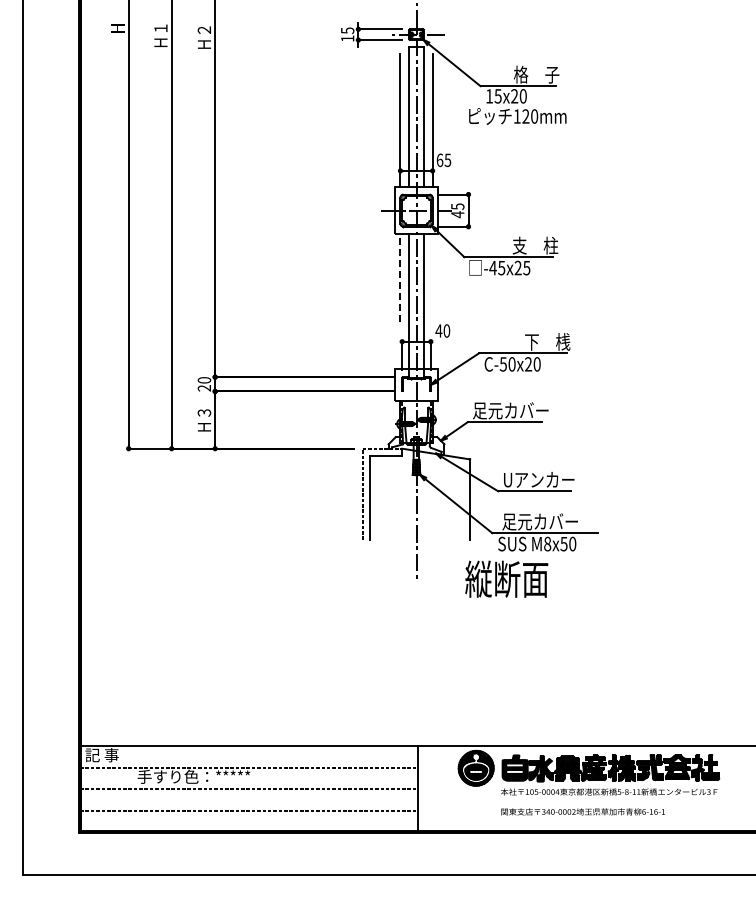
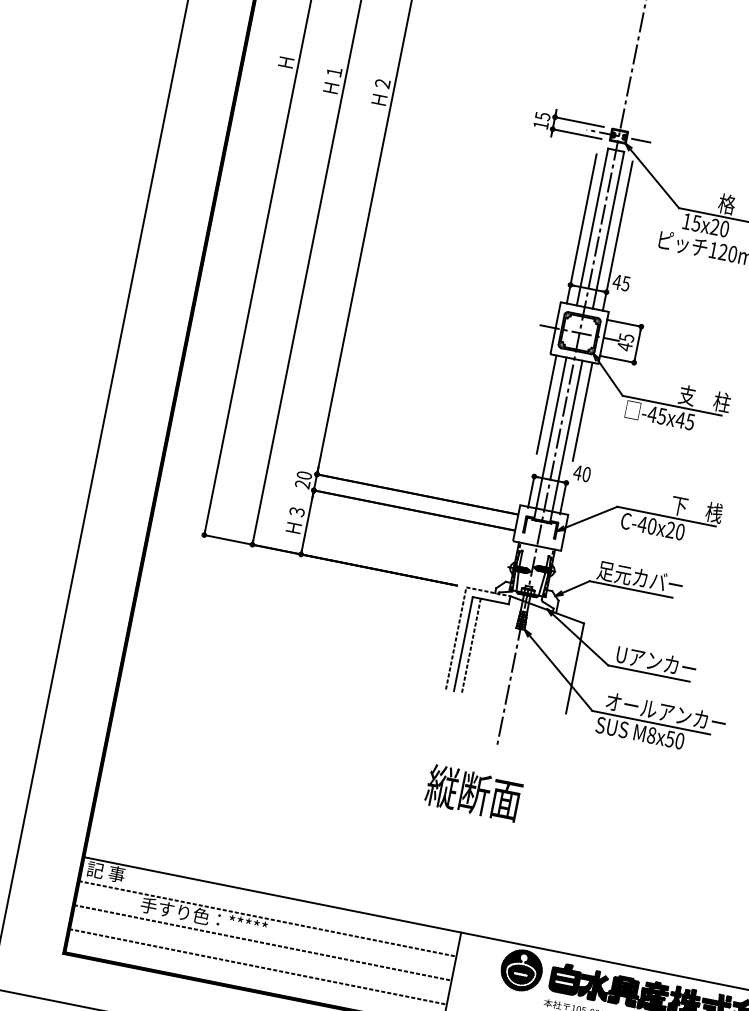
text: (439, 160) -> (616, 282), 65 -> 45
text: (518, 267) -> (681, 419), -45x25 -> -45x45
line: (400, 277) -> (546, 404), dashed -> solid
line: (432, 277) -> (582, 411), added
text: (503, 364) -> (642, 524), C-50x20 -> C-40x20
line: (377, 497) -> (471, 645), added
text: (555, 521) -> (665, 711), 足元カバー -> オールアンカー
text: (506, 578) -> (473, 792), moved

